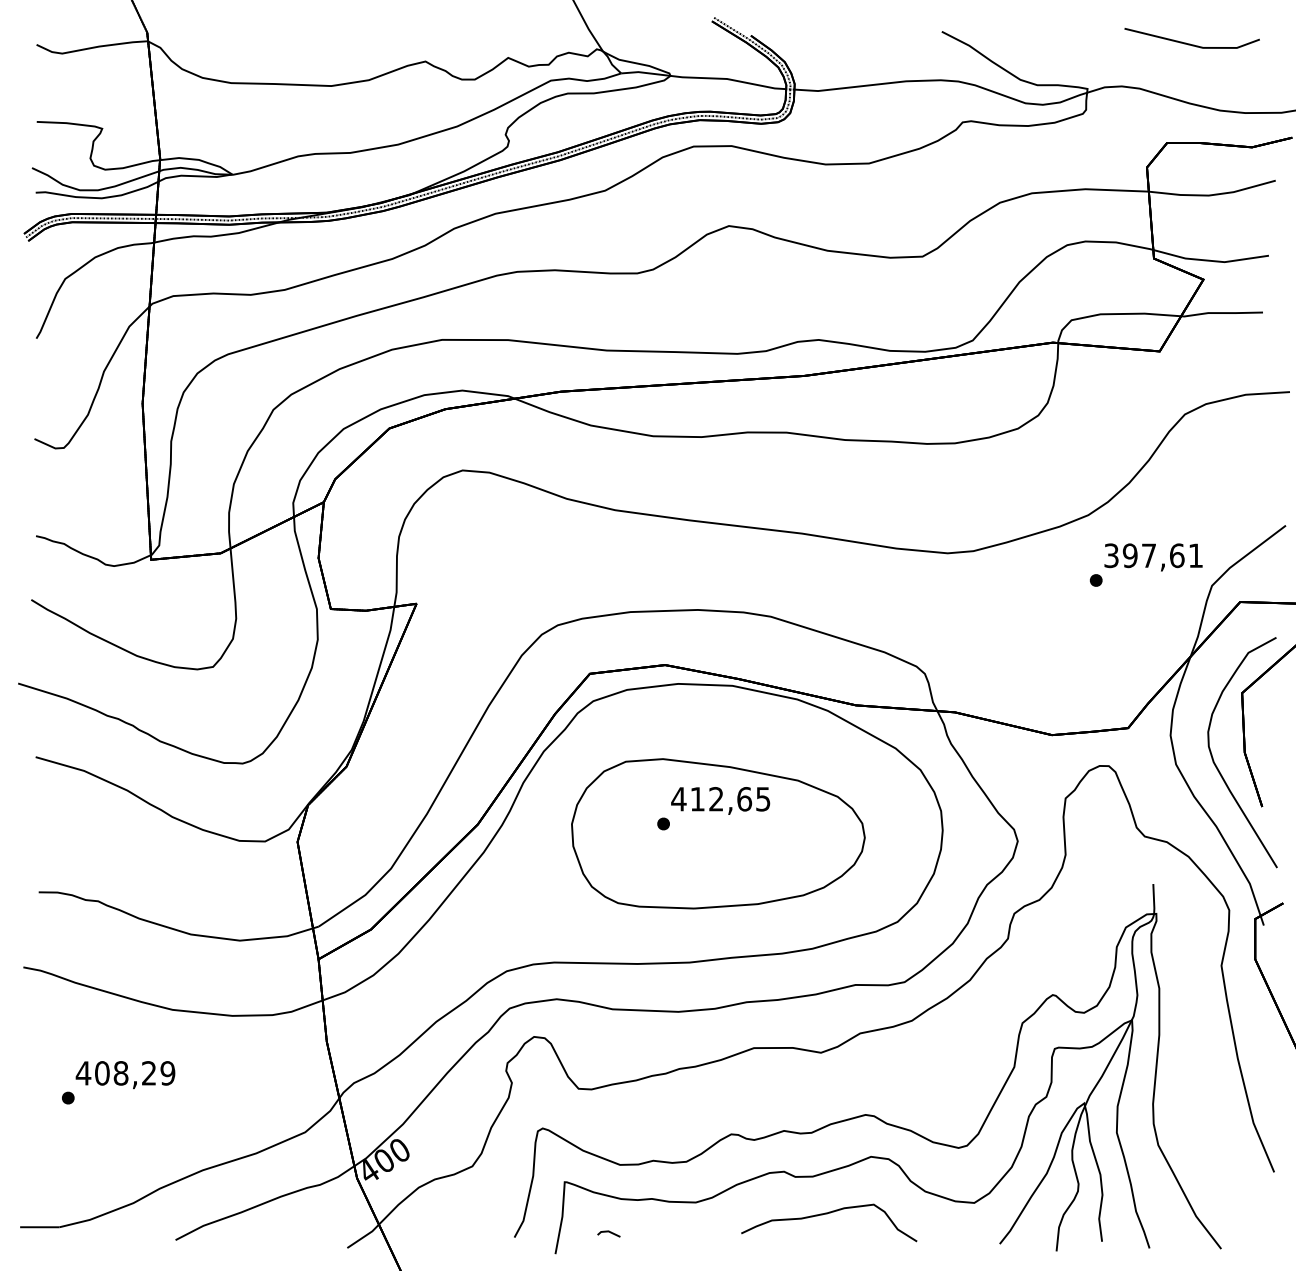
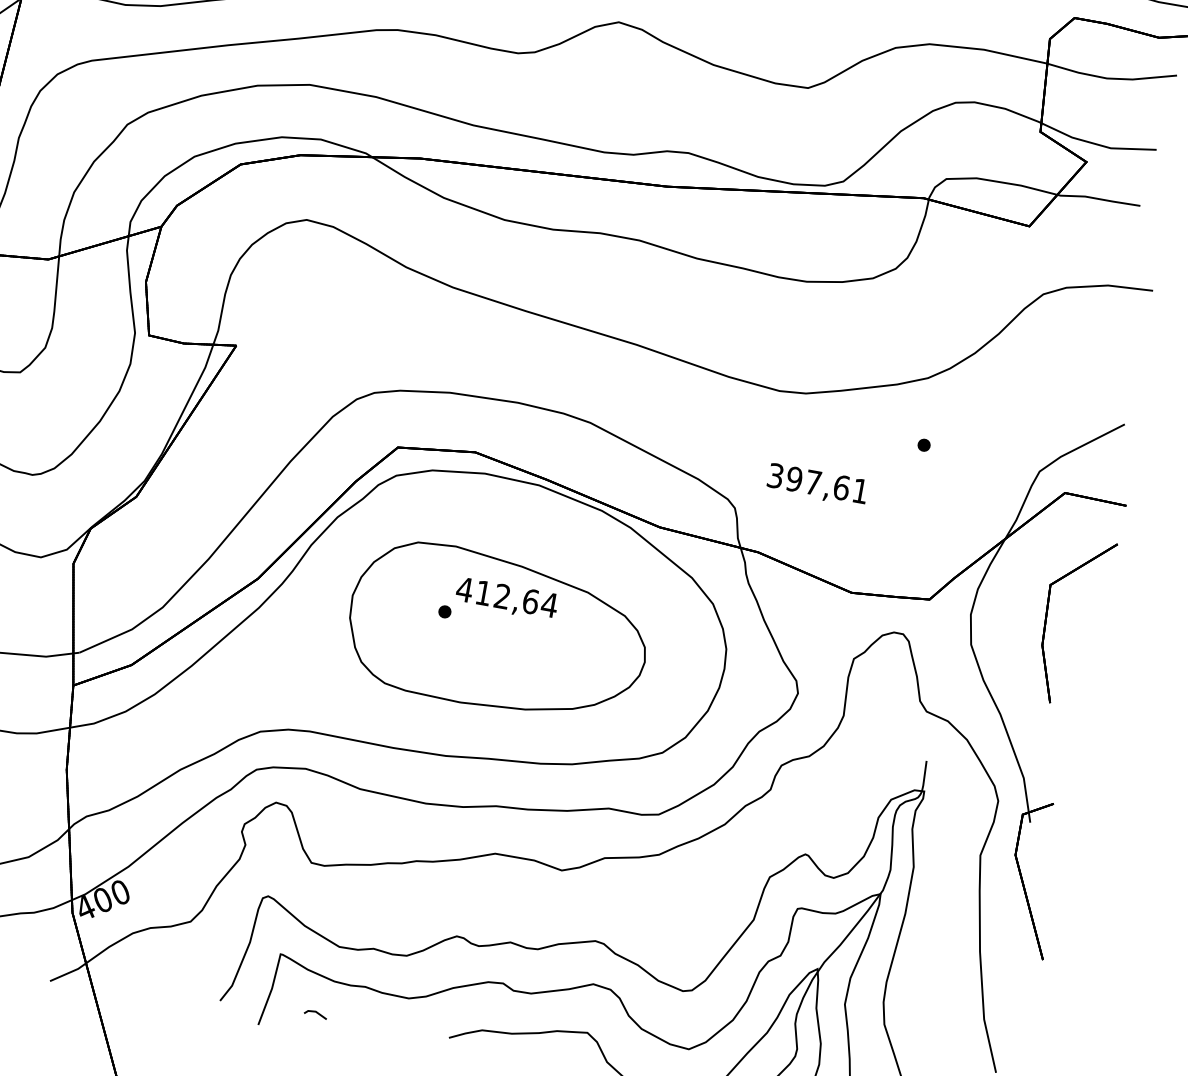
text: (1153, 557) -> (817, 485), moved
part: (1216, 764) -> (1011, 652), removed
text: (763, 799) -> (549, 605), 412,65 -> 412,64

